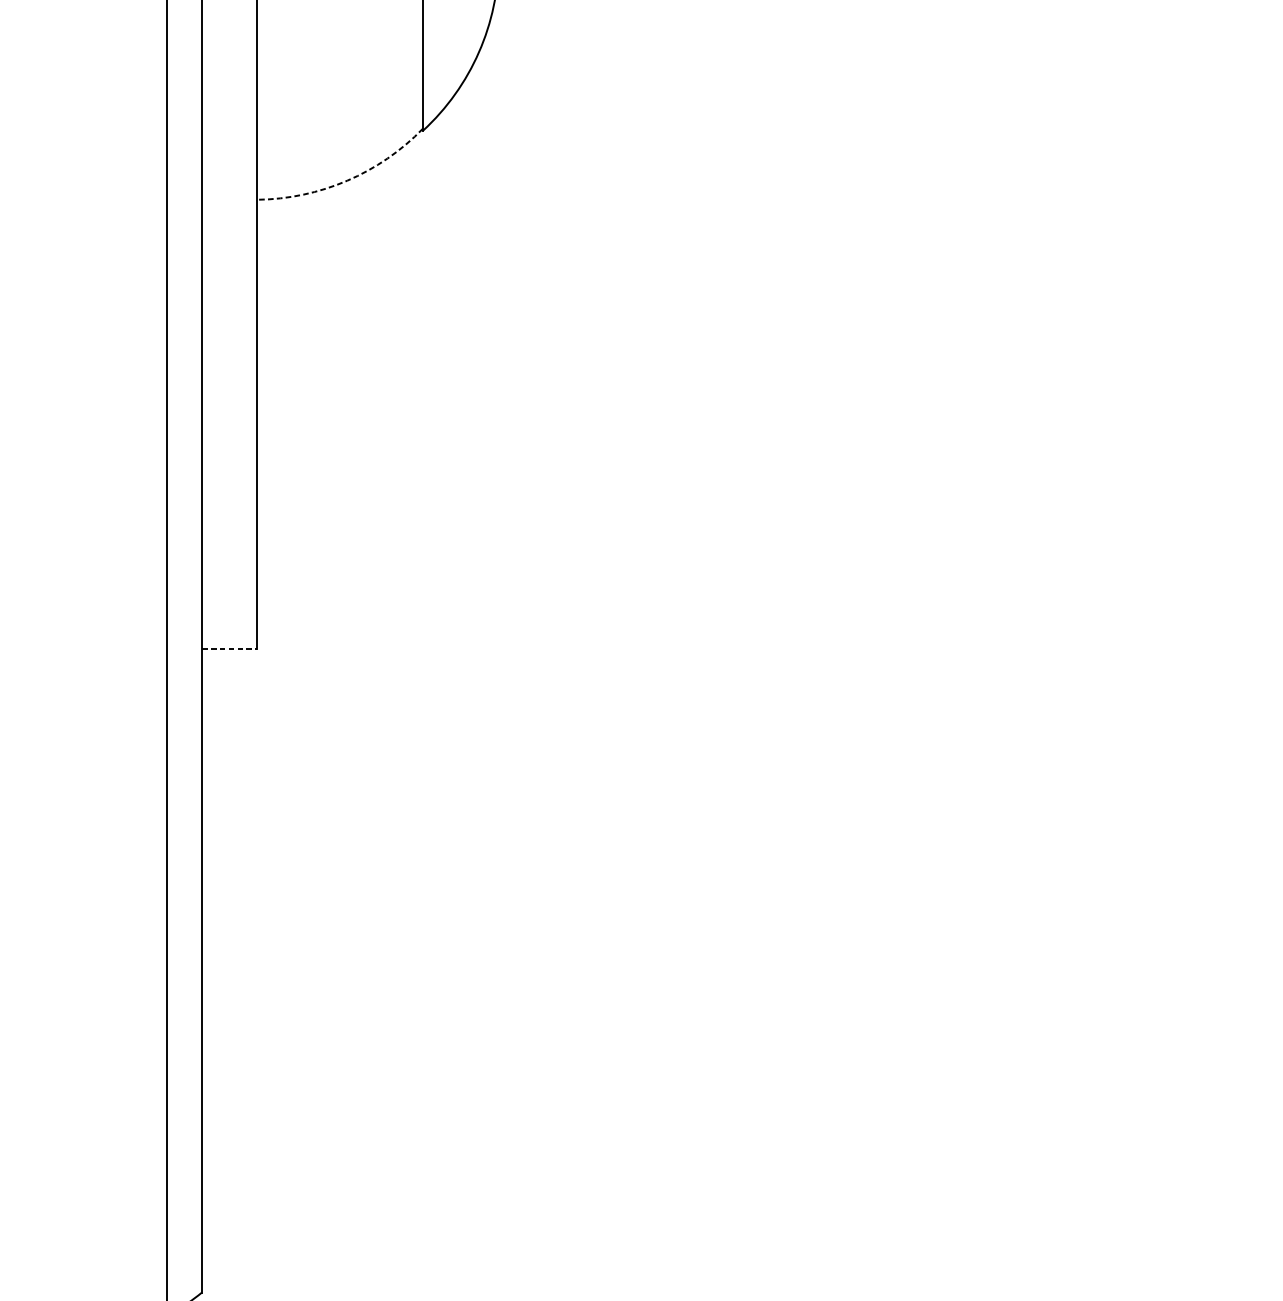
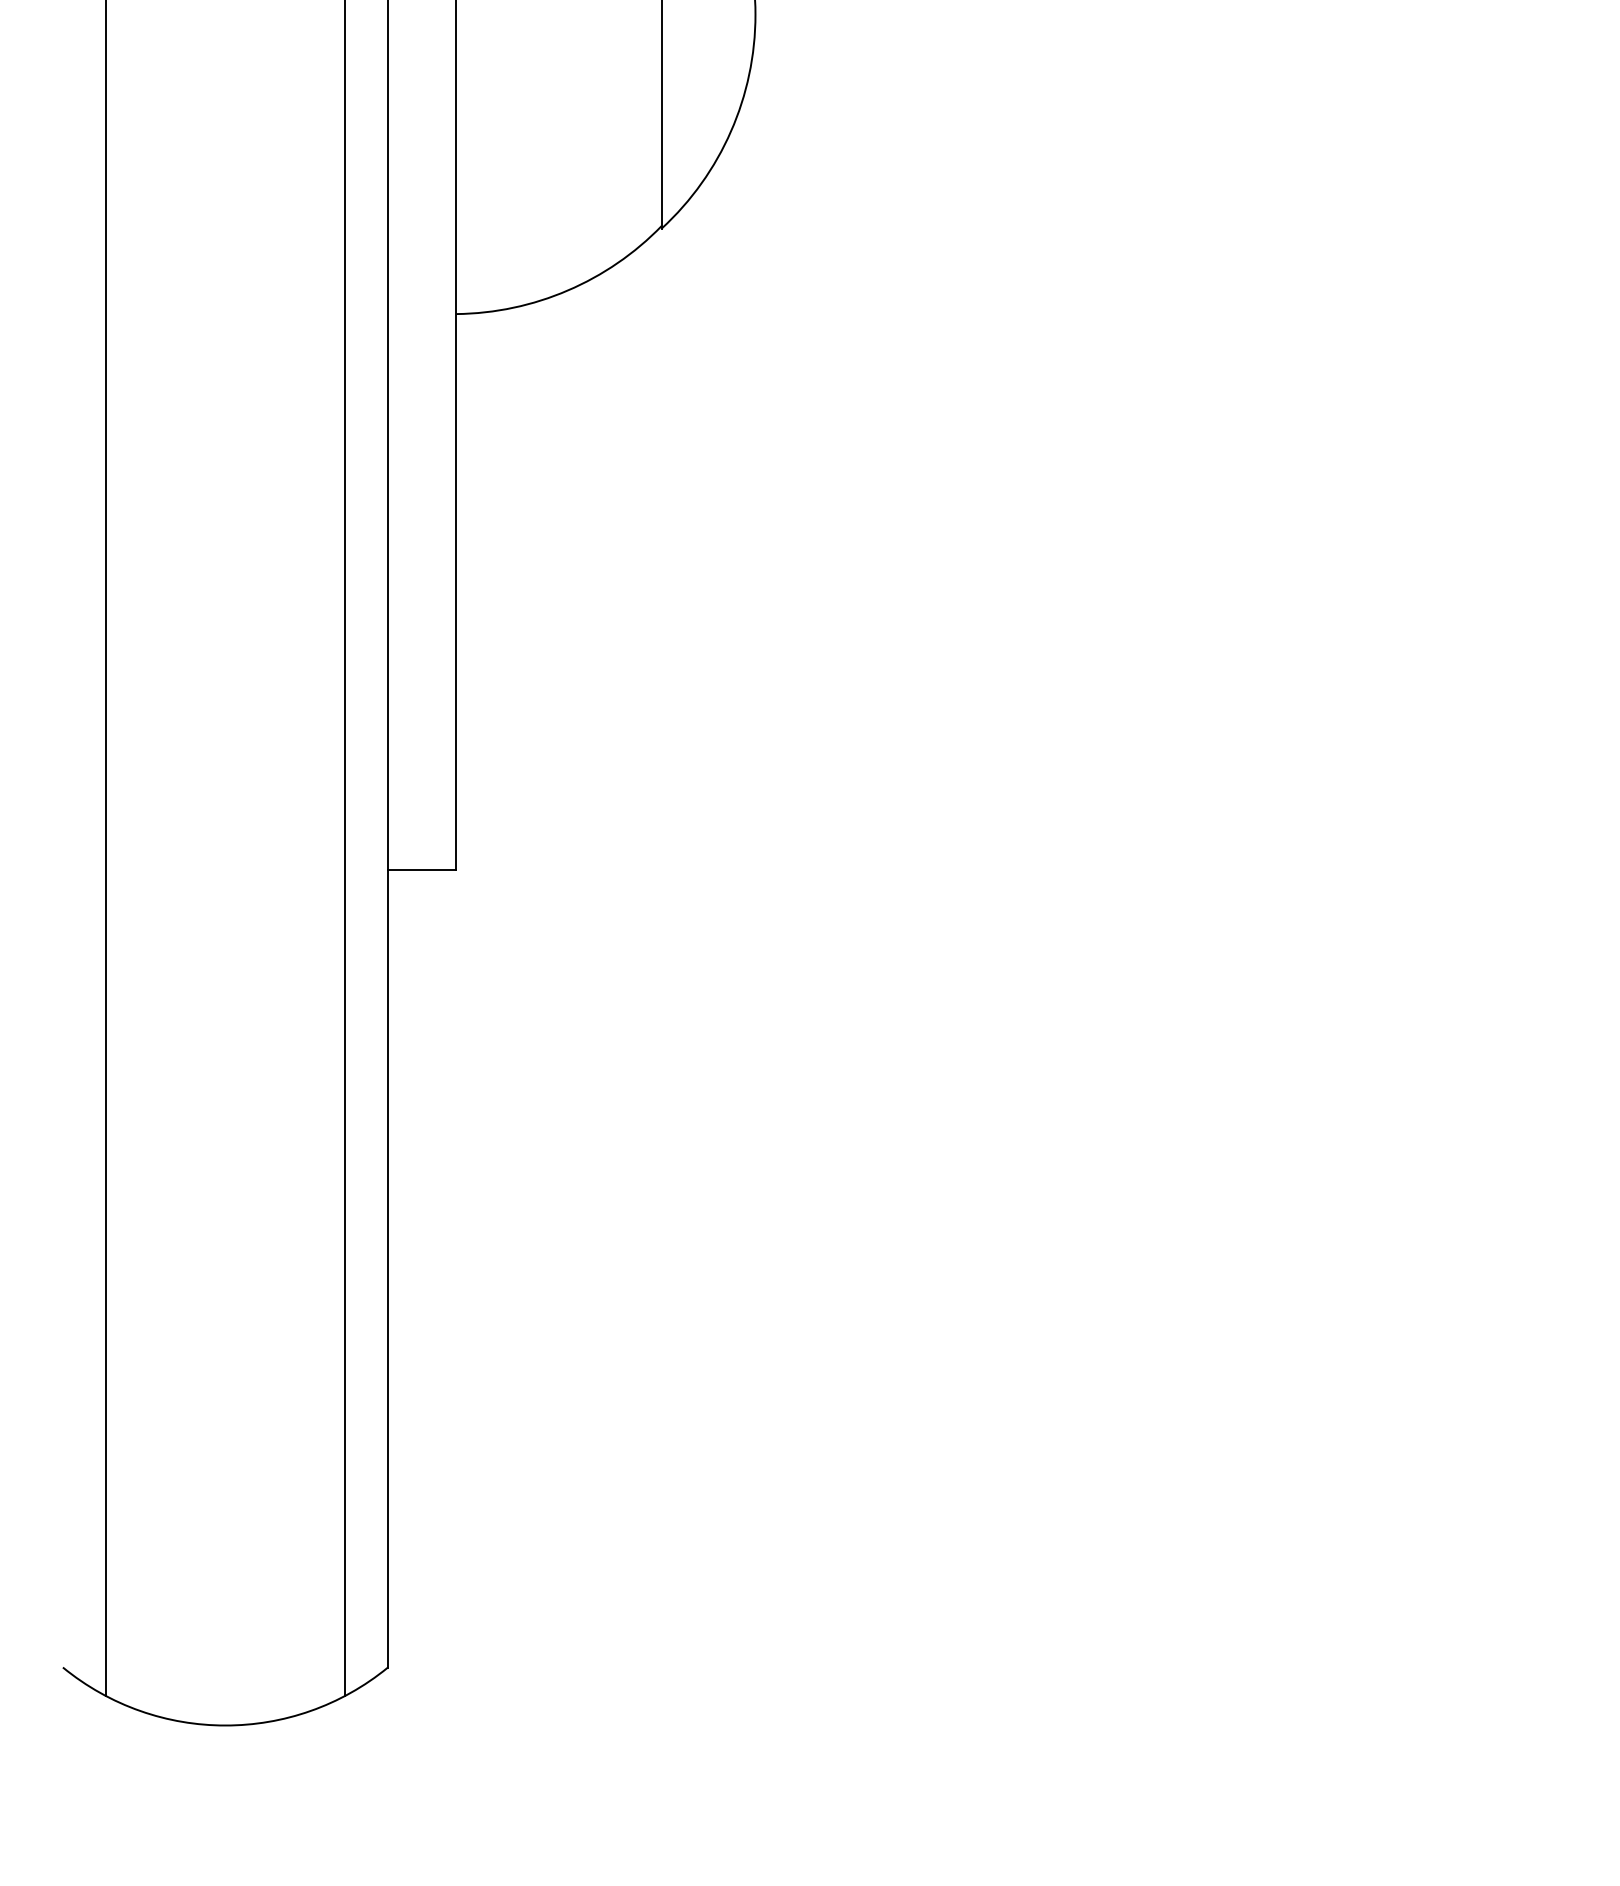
arc: (346, 180) -> (567, 290), dashed -> solid
line: (229, 649) -> (422, 870), dashed -> solid

